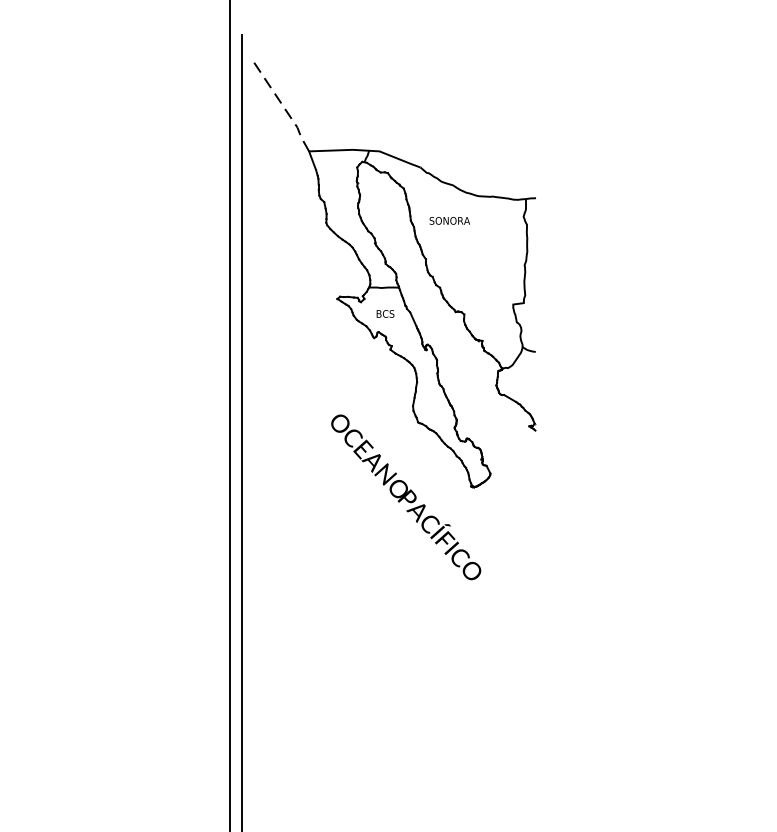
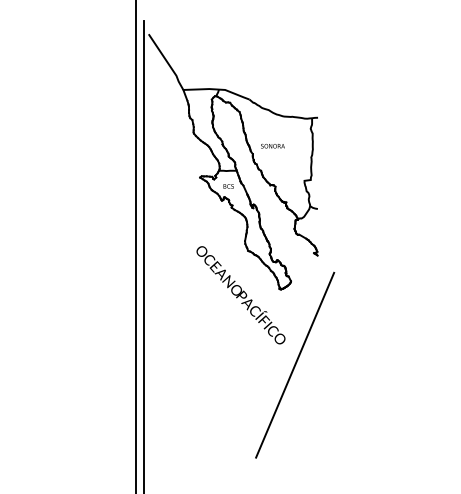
line: (282, 105) -> (167, 62), dashed -> solid
text: (449, 219) -> (272, 145), moved
line: (498, 613) -> (295, 364), added

